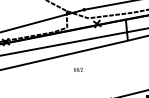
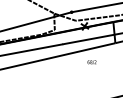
text: (78, 69) -> (92, 61), moved

